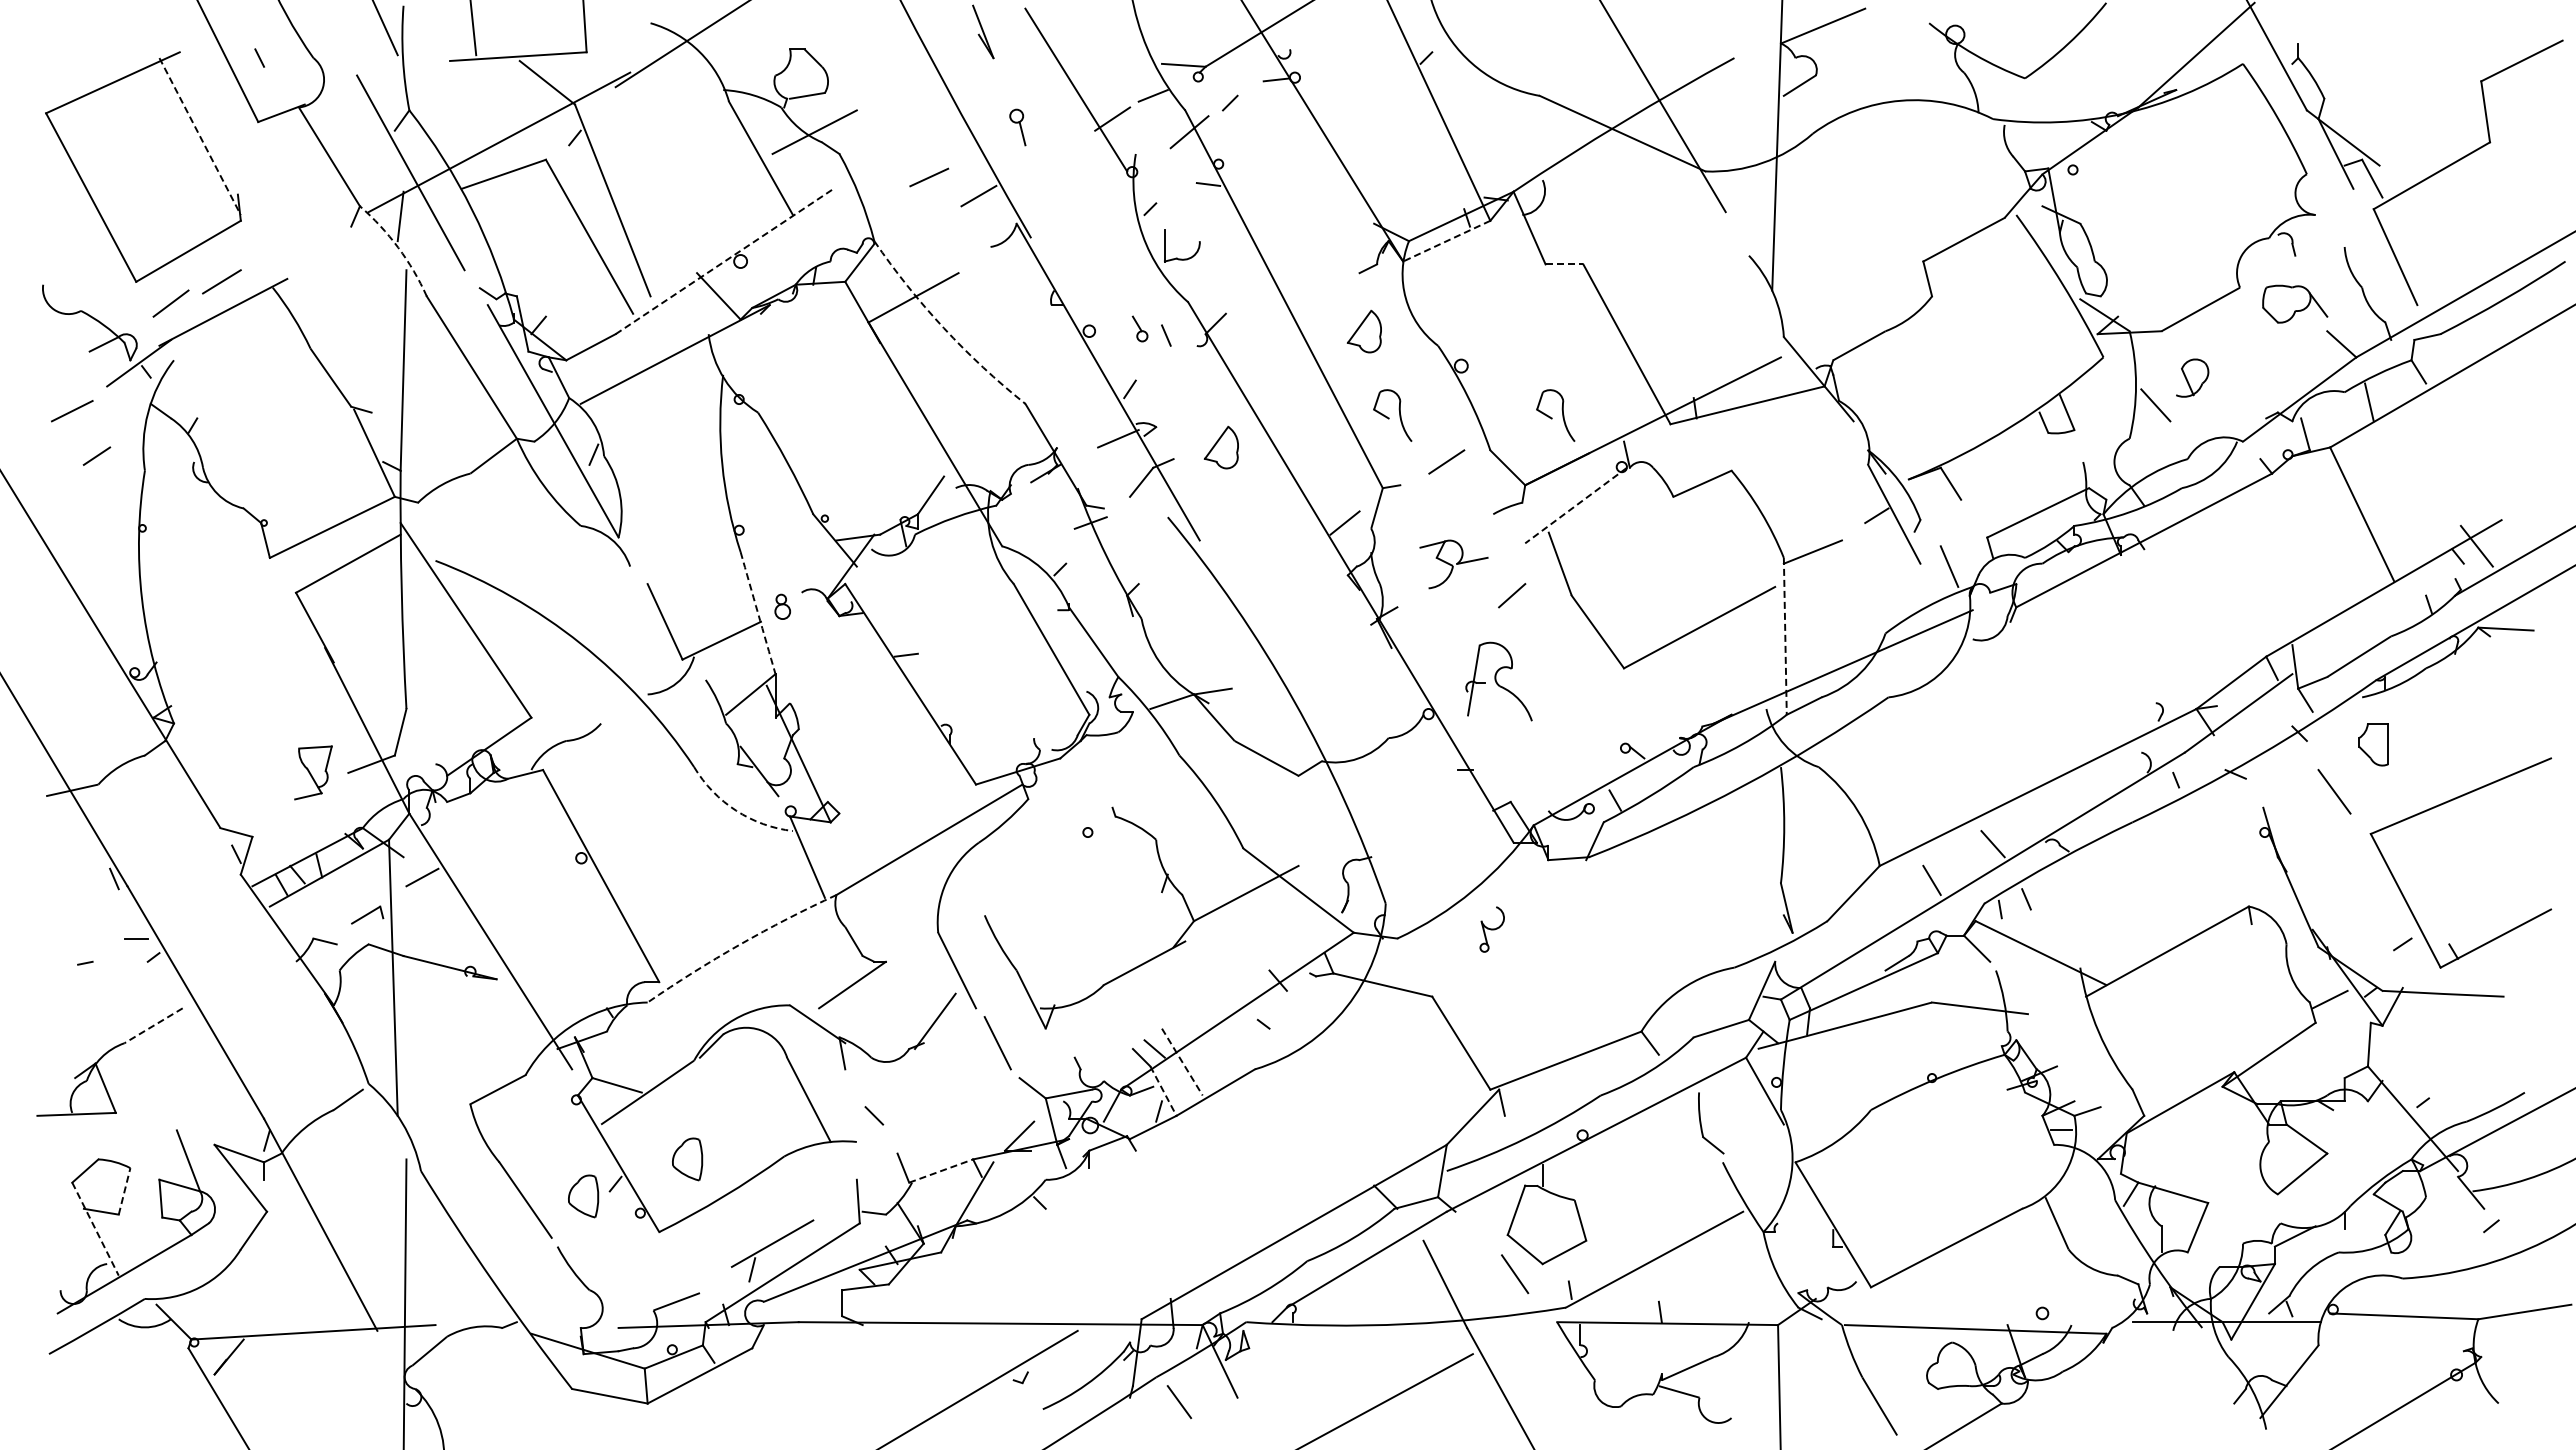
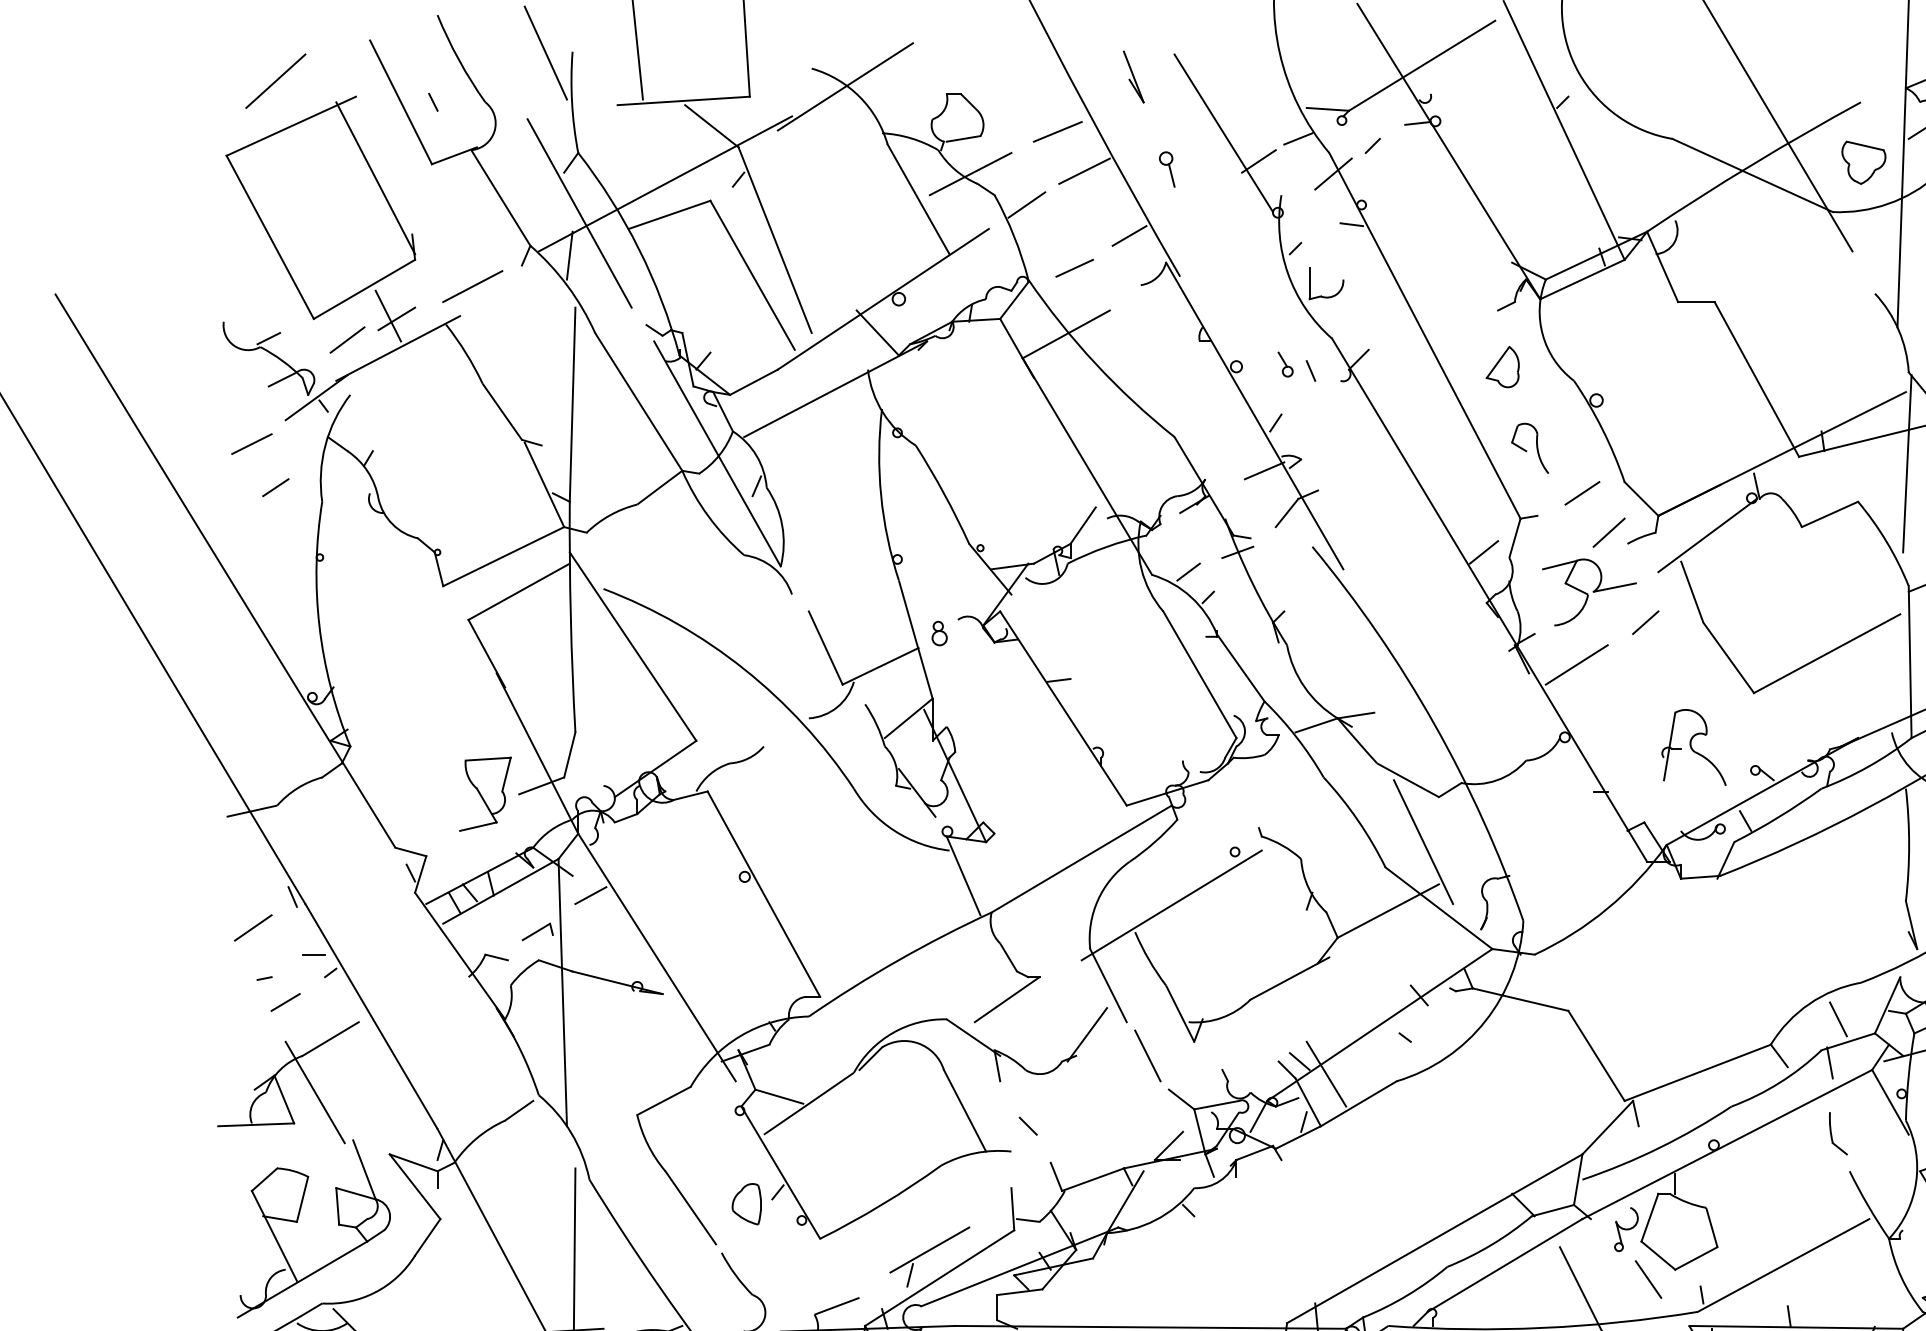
line: (96, 35) -> (275, 80), added
line: (904, 88) -> (1057, 131), added
part: (1737, 120) -> (1863, 162), added
line: (932, 129) -> (1084, 171), added
line: (200, 136) -> (376, 178), dashed -> solid
line: (872, 164) -> (1026, 205), added
line: (929, 177) -> (1074, 268), moved
line: (1446, 241) -> (1582, 279), dashed -> solid
arc: (398, 247) -> (567, 285), dashed -> solid
line: (299, 248) -> (471, 286), added
line: (724, 261) -> (883, 299), dashed -> solid
line: (1564, 264) -> (1696, 302), dashed -> solid
line: (213, 278) -> (388, 315), added
line: (89, 302) -> (268, 338), added
arc: (943, 328) -> (1095, 364), dashed -> solid
part: (1555, 415) -> (1687, 448), removed
line: (1782, 431) -> (1907, 463), added
part: (1220, 447) -> (1363, 479), removed
line: (1474, 502) -> (1609, 532), added
line: (1575, 505) -> (1707, 535), dashed -> solid
line: (1039, 543) -> (1188, 572), added
part: (1453, 564) -> (1588, 592), size x1.43
arc: (758, 613) -> (916, 639), dashed -> solid
line: (1785, 636) -> (1910, 662), dashed -> solid
line: (1440, 638) -> (1576, 664), added
part: (1498, 681) -> (1693, 747), moved
part: (313, 772) -> (485, 793), size x1.43
arc: (736, 810) -> (894, 830), dashed -> solid
line: (1282, 822) -> (1423, 842), added
line: (1022, 887) -> (1171, 905), added
line: (73, 910) -> (253, 927), added
part: (1491, 929) -> (1625, 1229), moved
arc: (739, 944) -> (897, 960), dashed -> solid
line: (106, 987) -> (285, 1002), added
line: (1710, 1004) -> (1837, 1018), added
line: (153, 1025) -> (330, 1038), dashed -> solid
line: (1702, 1050) -> (1829, 1062), added
line: (1182, 1062) -> (1326, 1074), dashed -> solid
line: (137, 1080) -> (315, 1092), added
line: (1163, 1091) -> (1308, 1102), dashed -> solid
part: (1710, 1123) -> (1837, 1133), size x0.71
part: (687, 1159) -> (847, 1168), removed
line: (941, 1170) -> (1093, 1179), dashed -> solid
line: (124, 1191) -> (302, 1199), dashed -> solid
line: (95, 1229) -> (274, 1236), dashed -> solid

